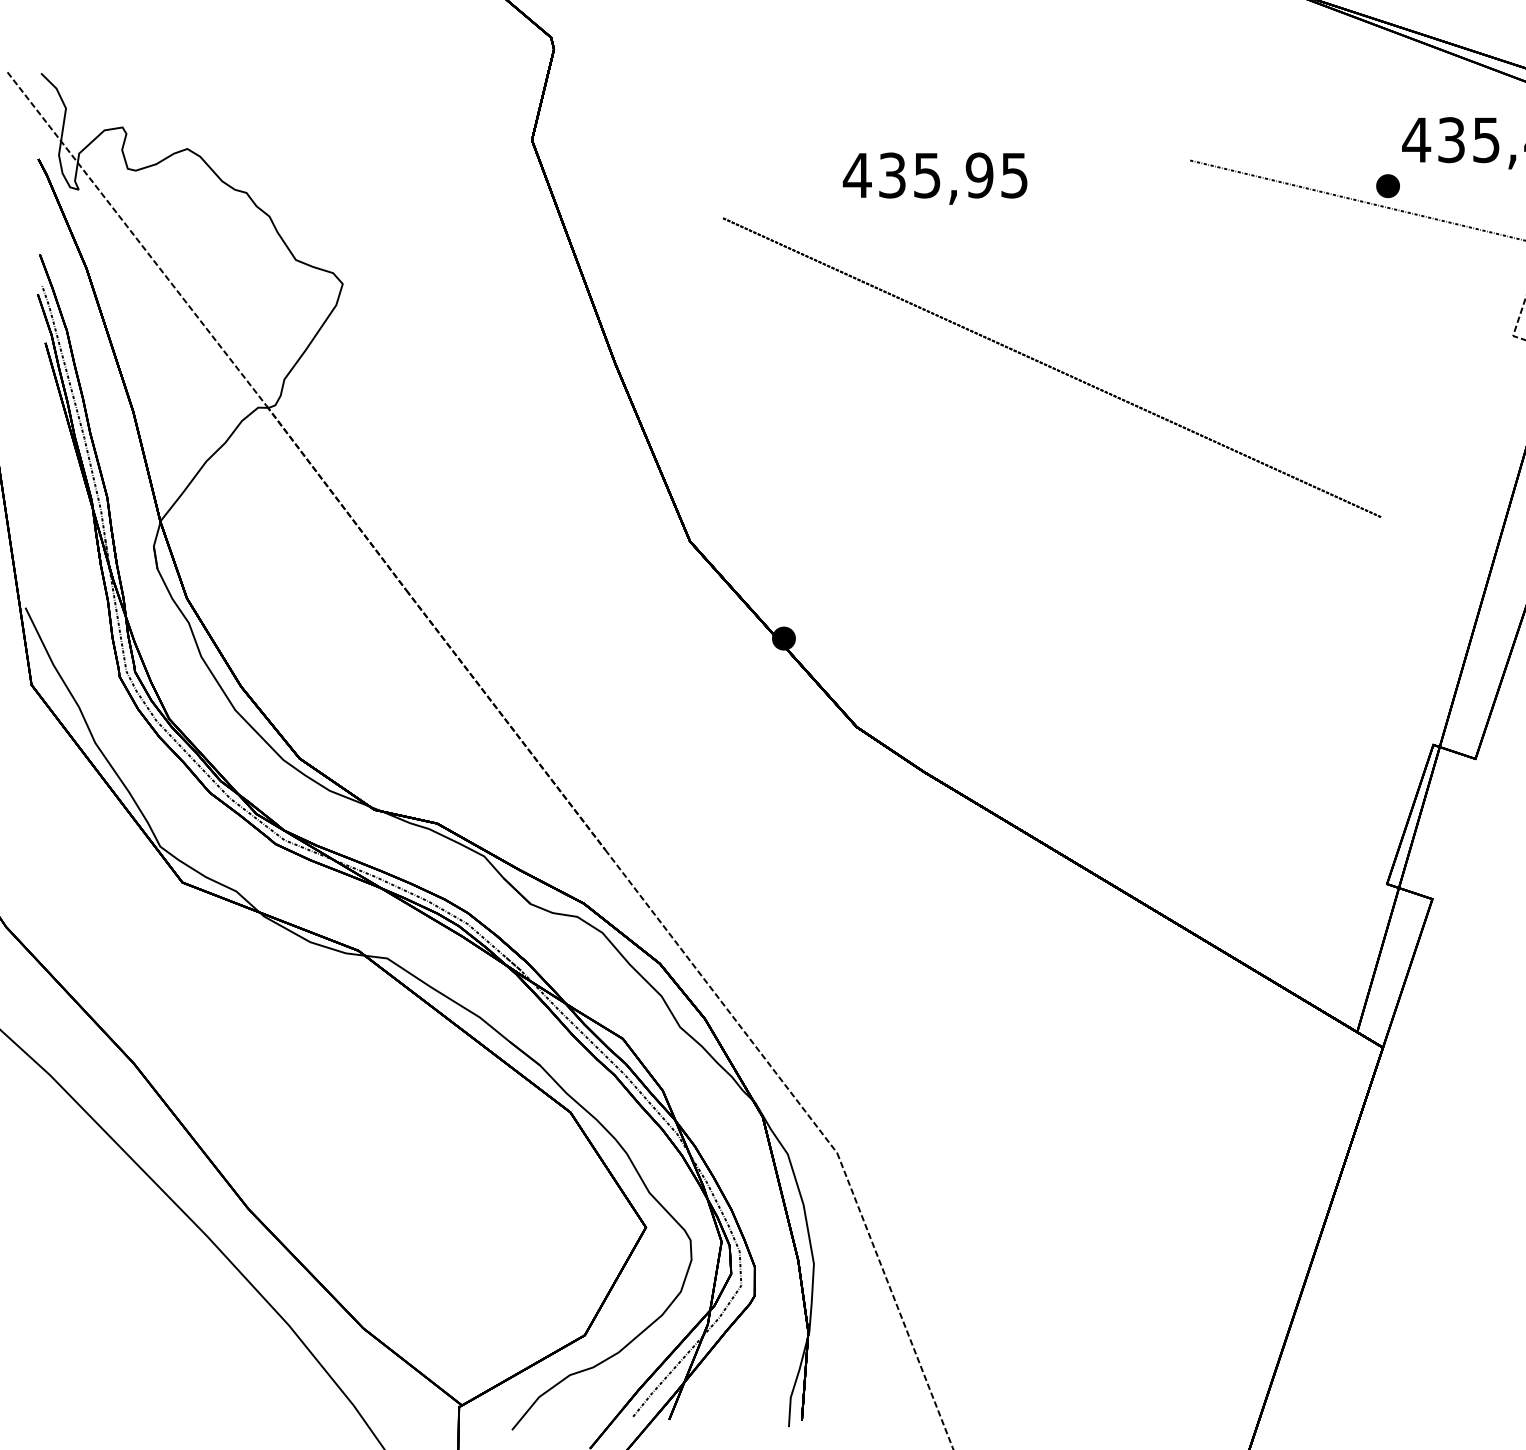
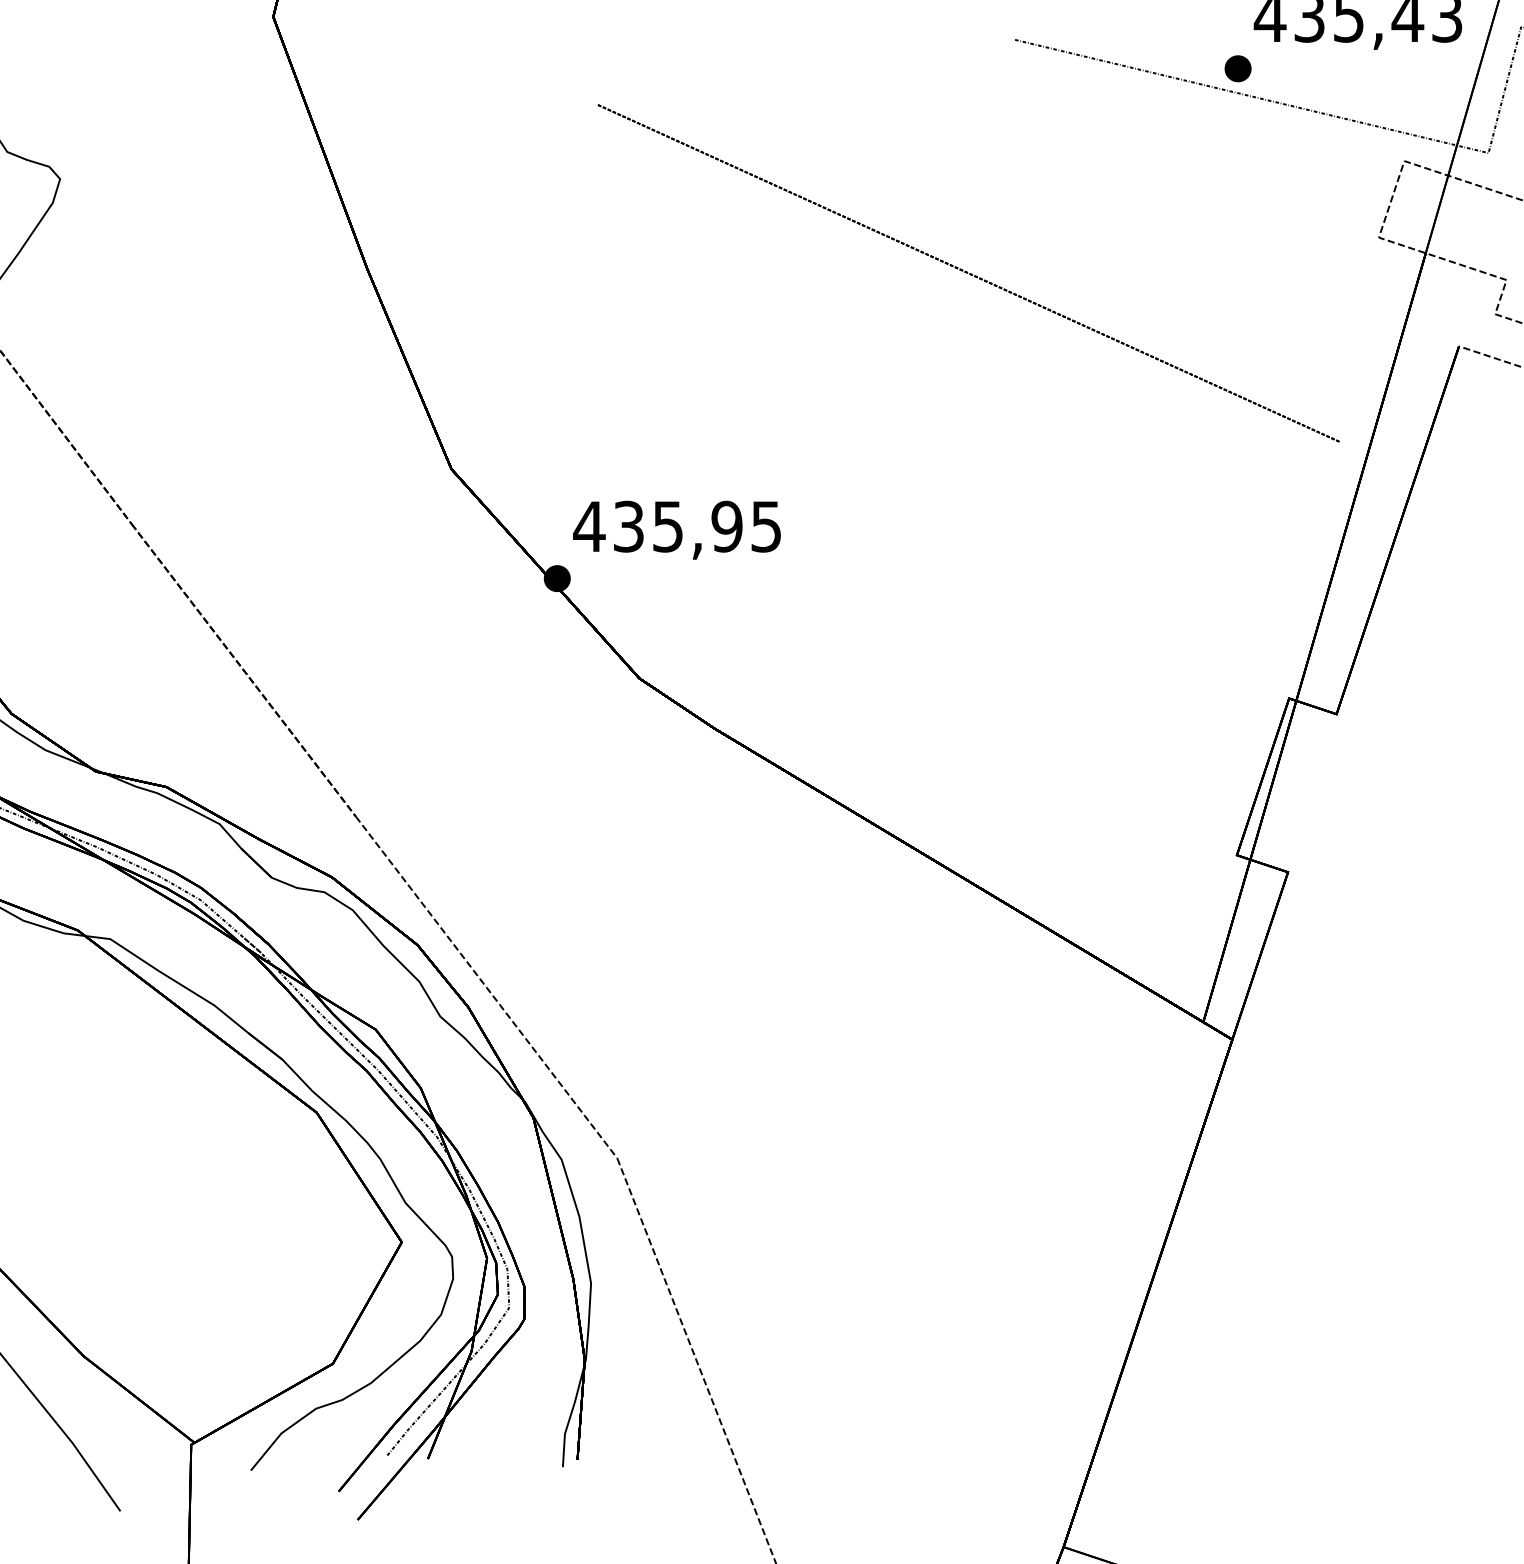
text: (934, 178) -> (676, 530), moved
line: (1051, 367) -> (968, 273), moved

